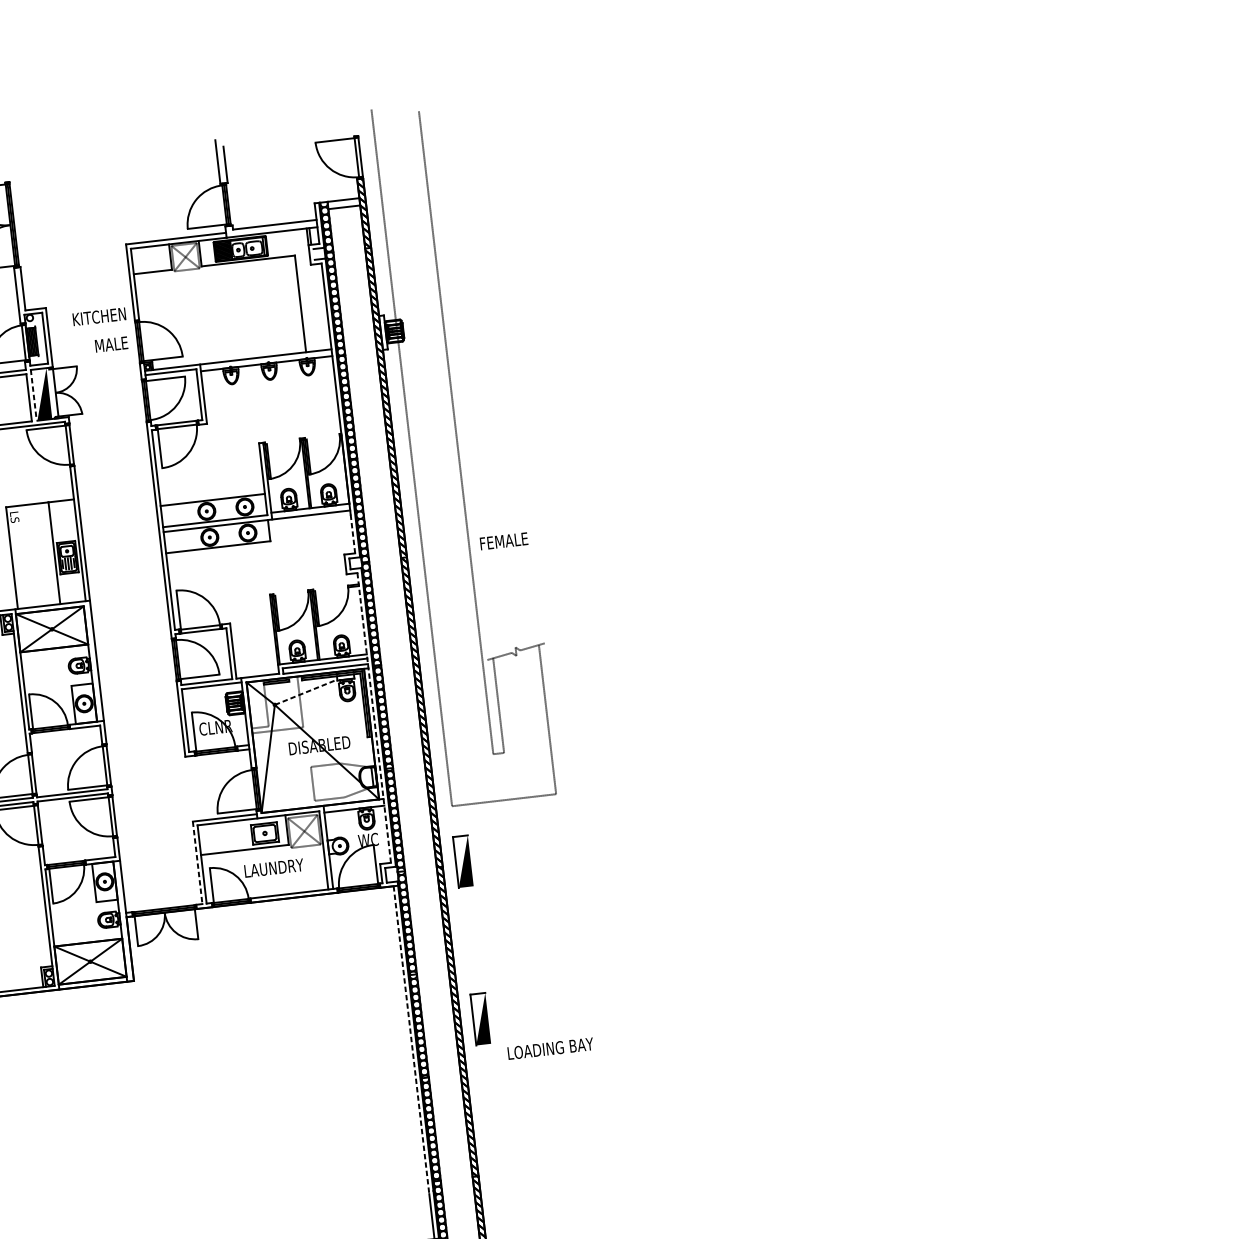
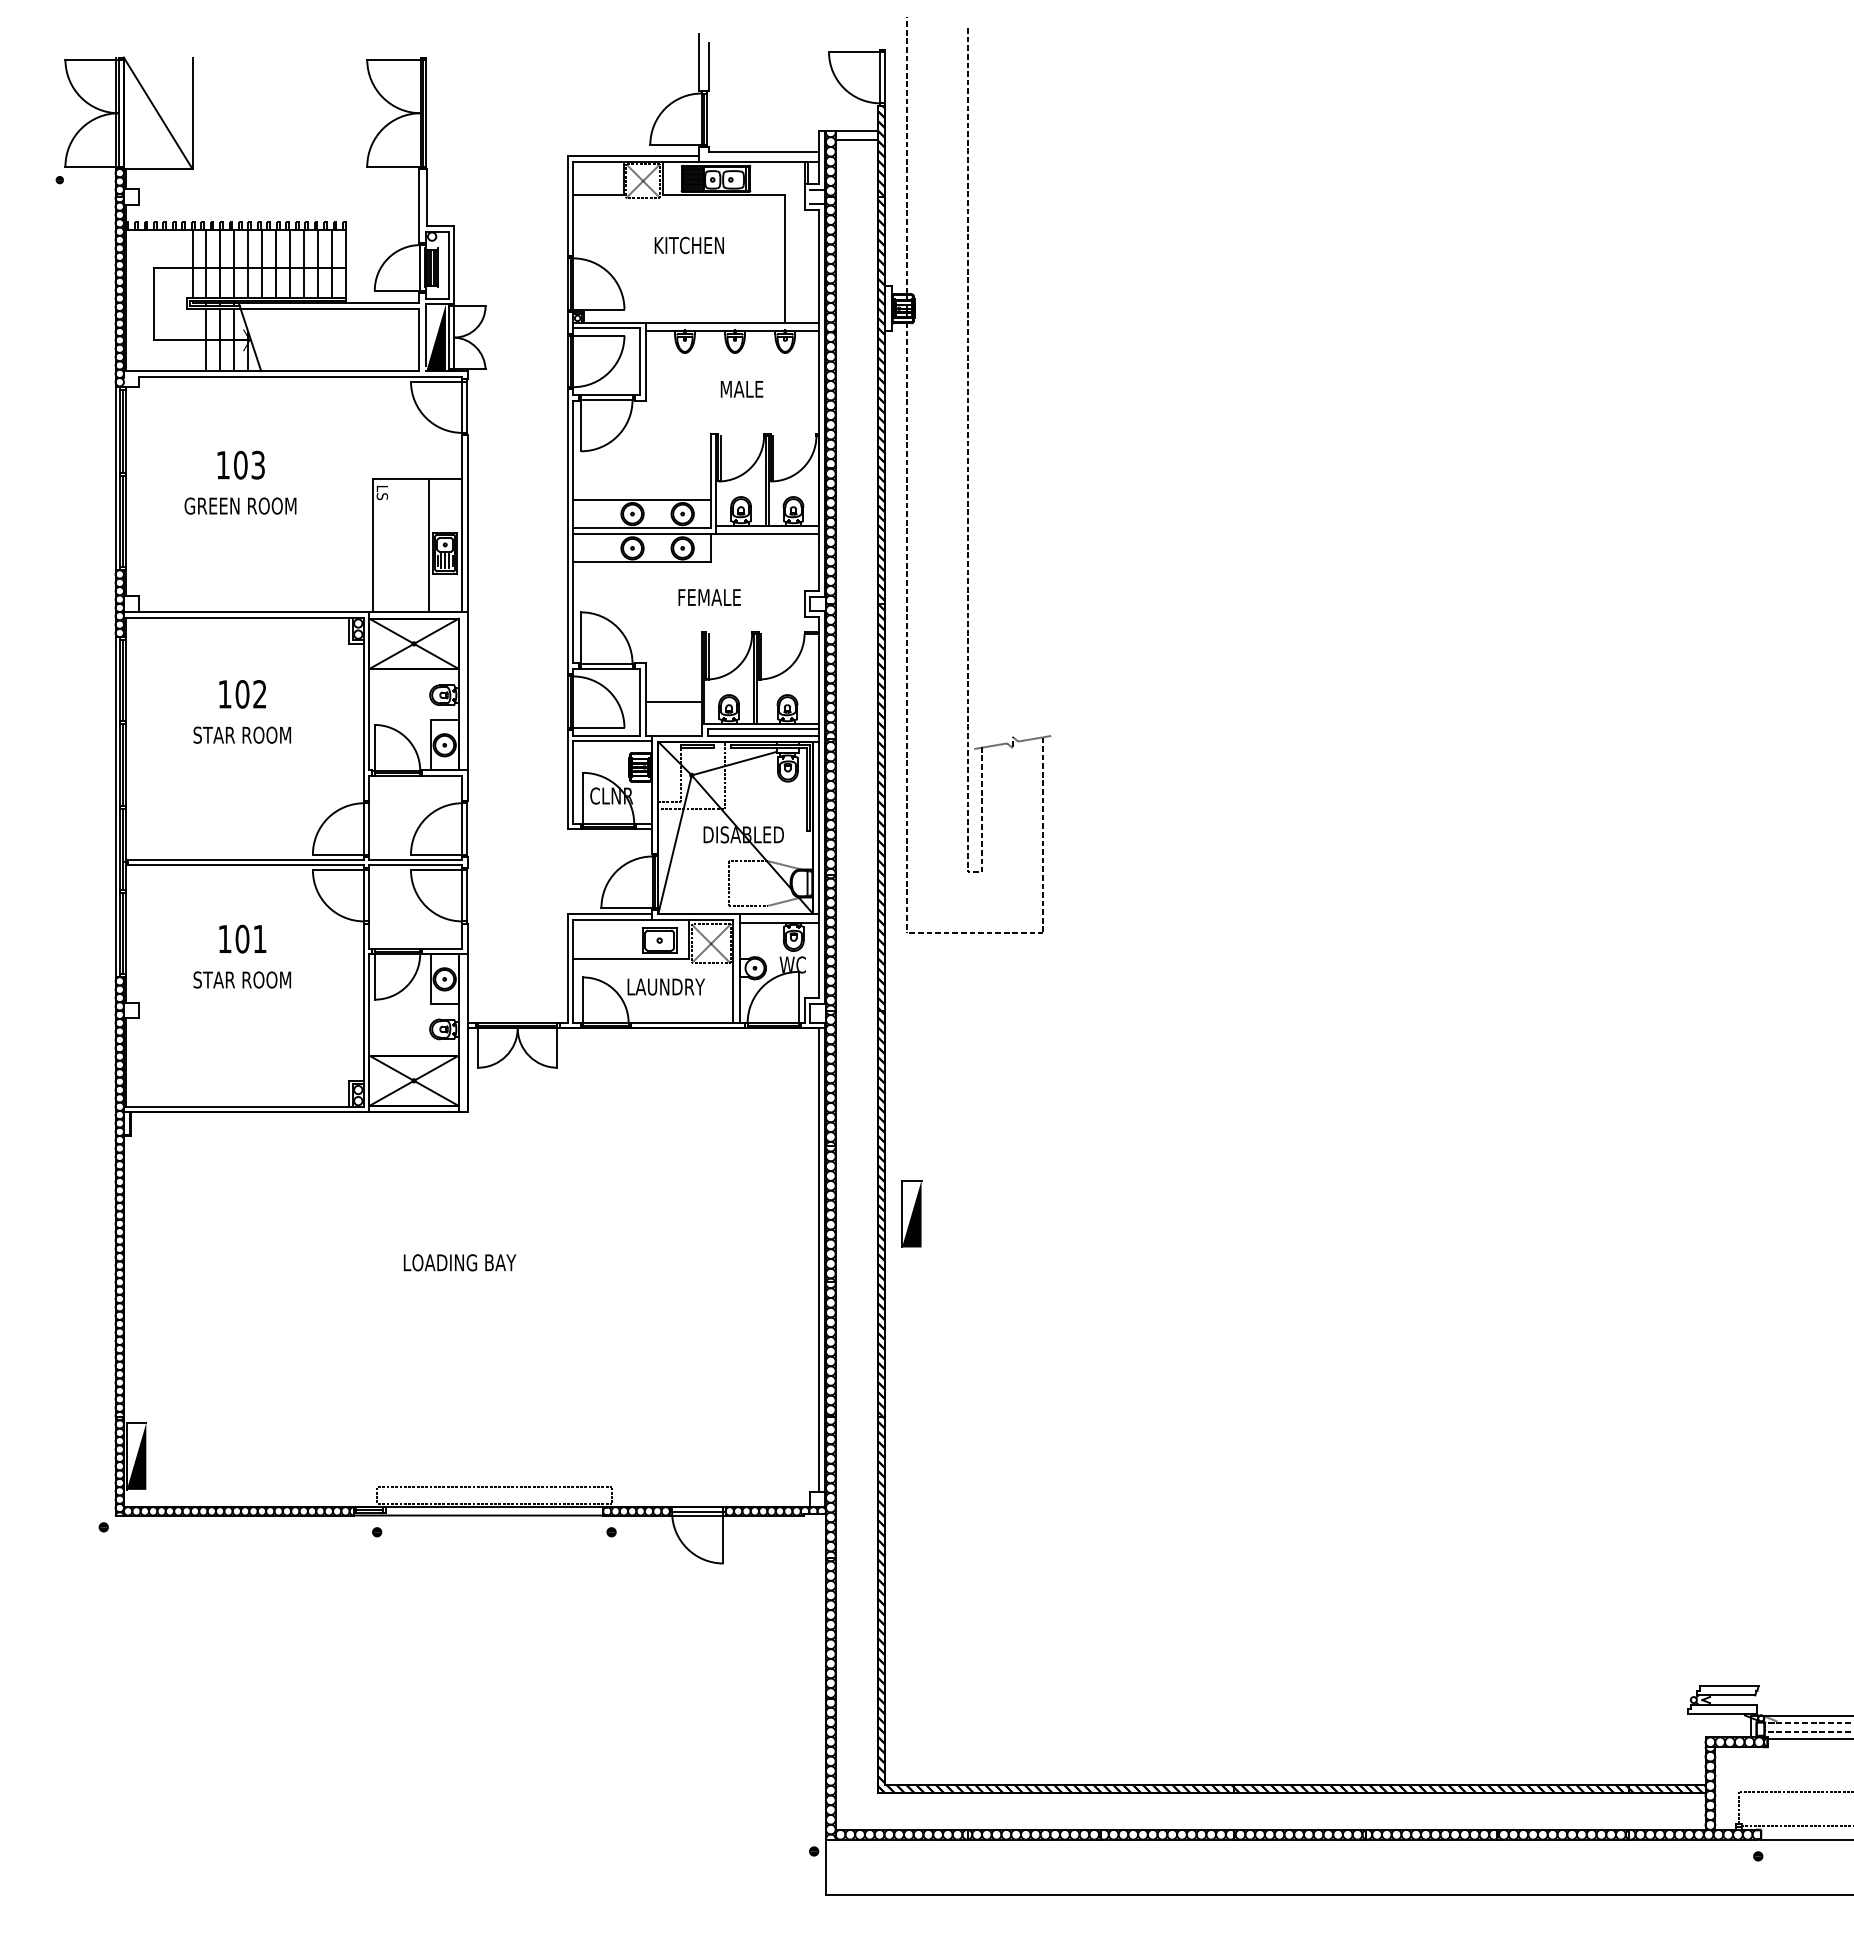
text: (98, 316) -> (688, 245), moved
text: (111, 344) -> (741, 389), moved
line: (33, 393) -> (425, 335), dashed -> solid
line: (52, 393) -> (449, 337), added
line: (352, 534) -> (818, 565), dashed -> solid
text: (503, 541) -> (709, 597), moved
line: (254, 651) -> (673, 702), added
line: (306, 692) -> (734, 763), dashed -> solid
line: (374, 718) -> (818, 807), dashed -> solid
part: (463, 861) -> (912, 1006), removed
line: (197, 863) -> (567, 969), dashed -> solid
line: (411, 1040) -> (818, 1231), dashed -> solid
text: (551, 1048) -> (460, 1262), moved

